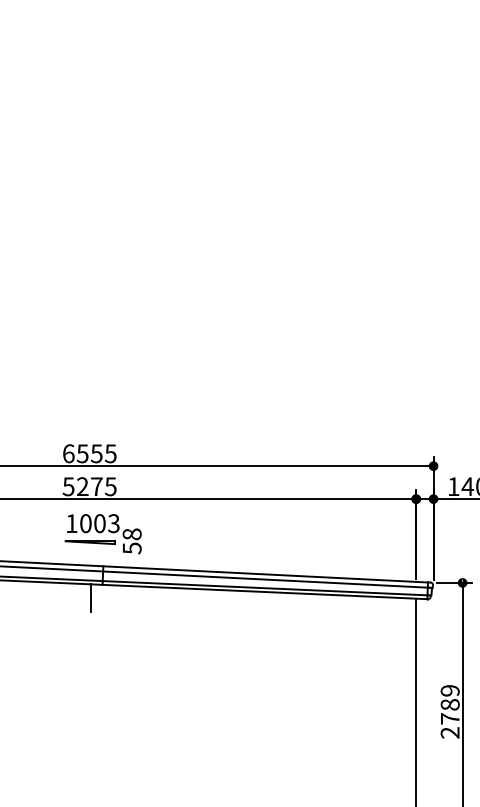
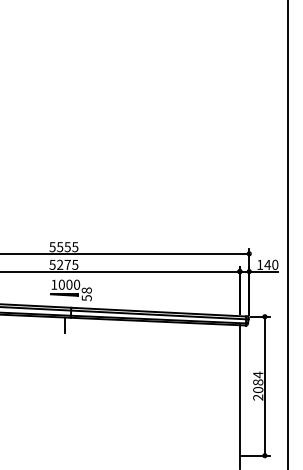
text: (68, 454) -> (52, 247), 6555 -> 5555
text: (113, 523) -> (76, 284), 1003 -> 1000
text: (450, 704) -> (258, 382), 2789 -> 2084

